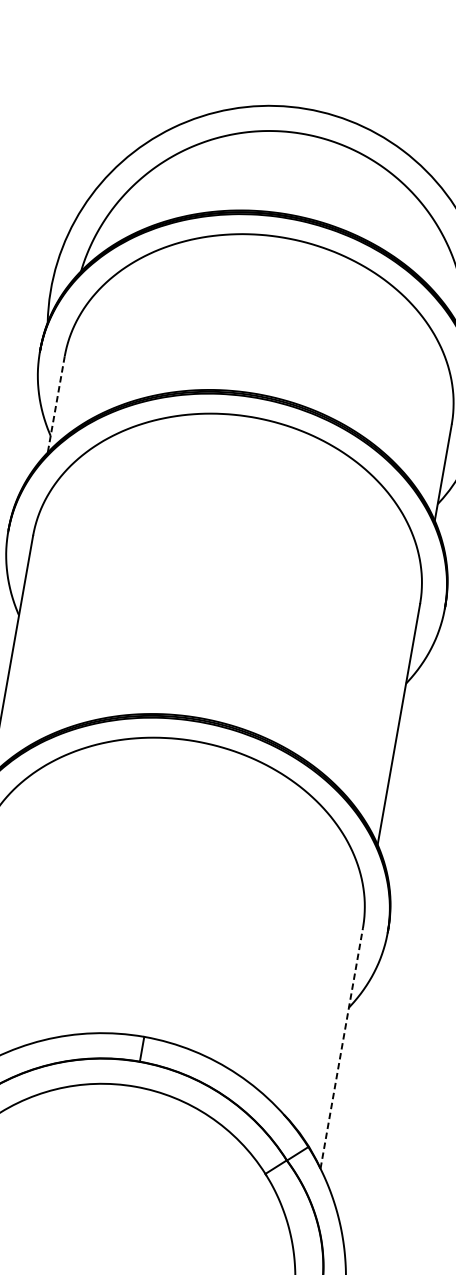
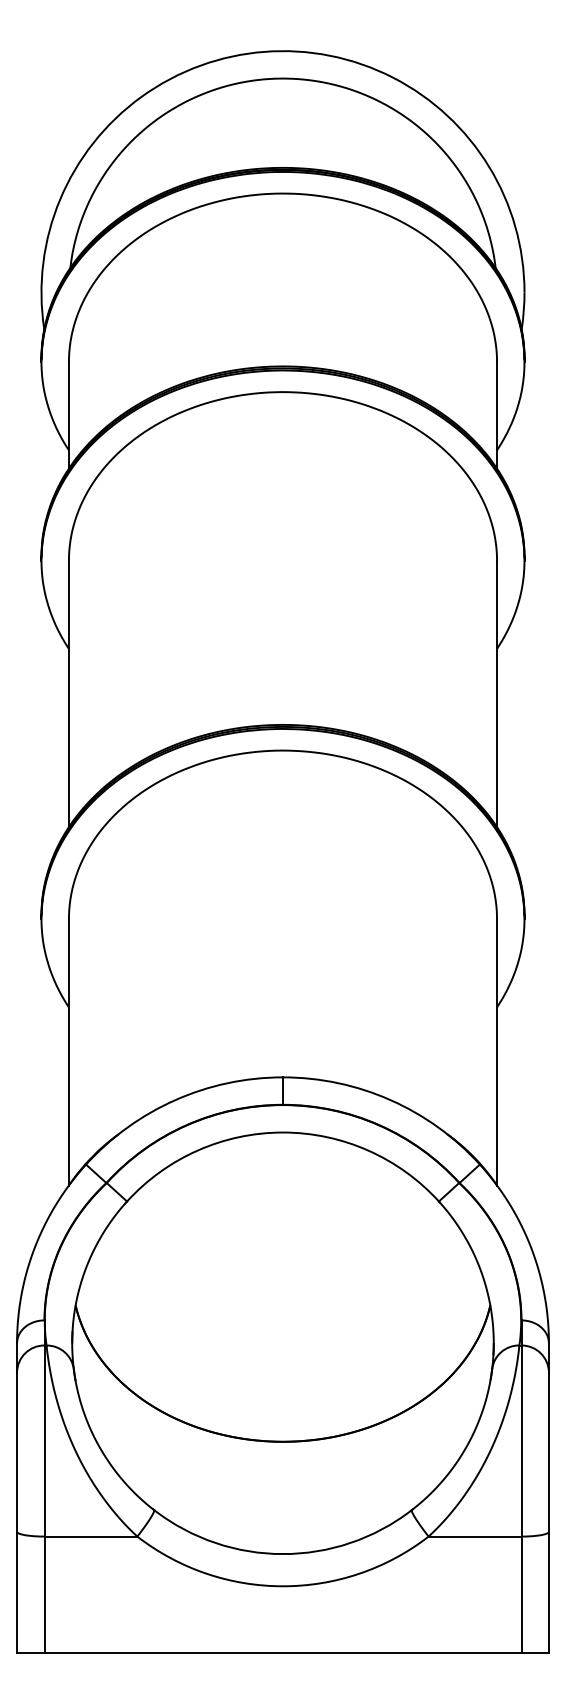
line: (55, 404) -> (68, 415), dashed -> solid
line: (342, 1047) -> (497, 1051), dashed -> solid

